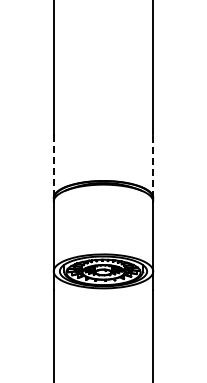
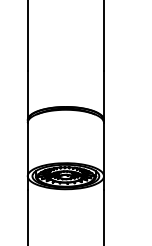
line: (53, 166) -> (27, 95), dashed -> solid
line: (153, 166) -> (104, 95), dashed -> solid

